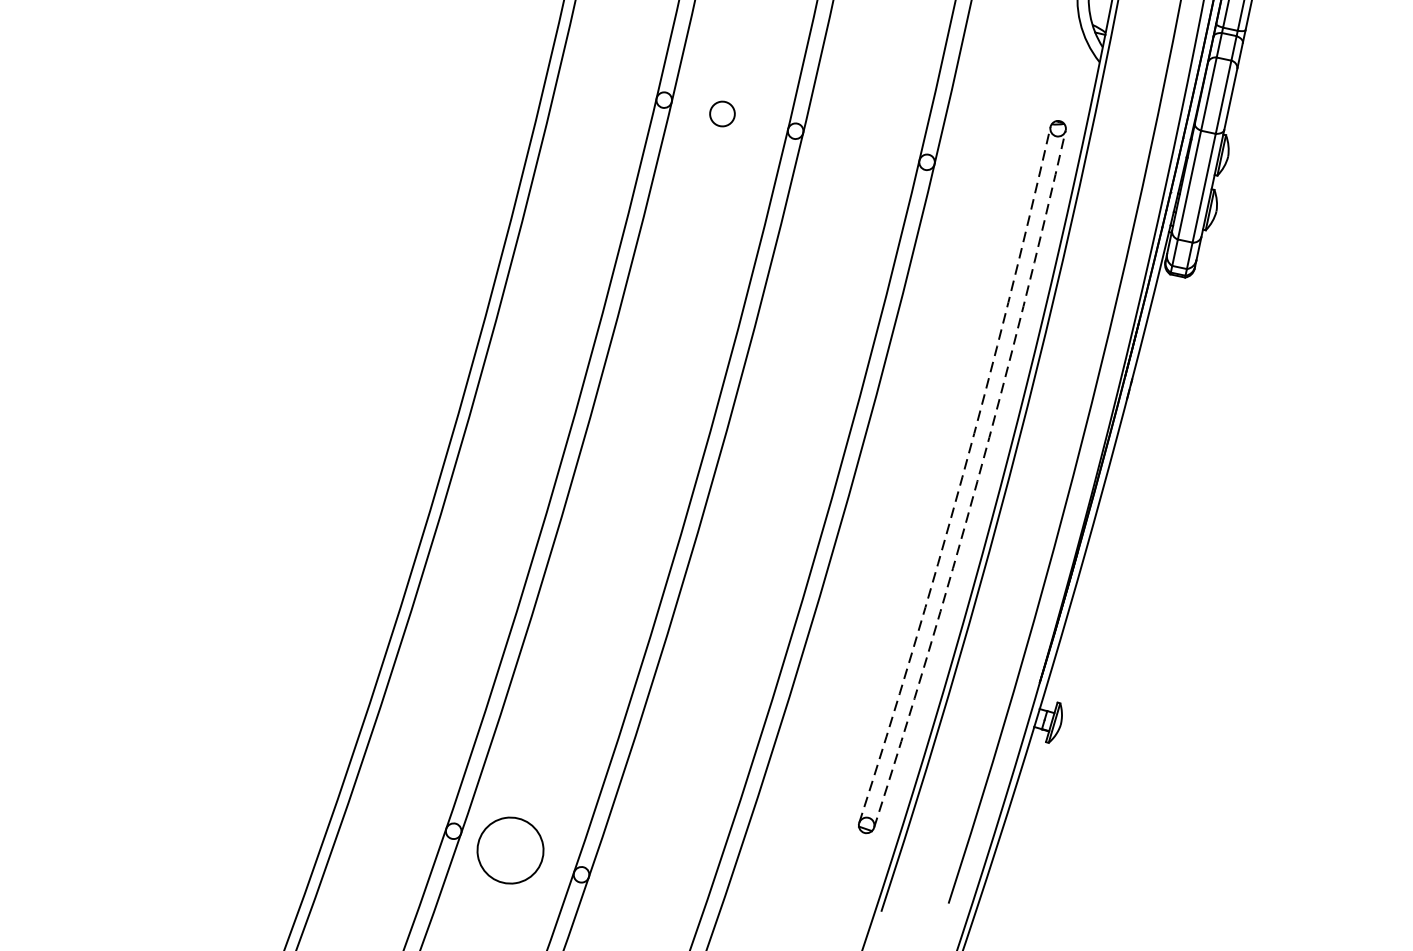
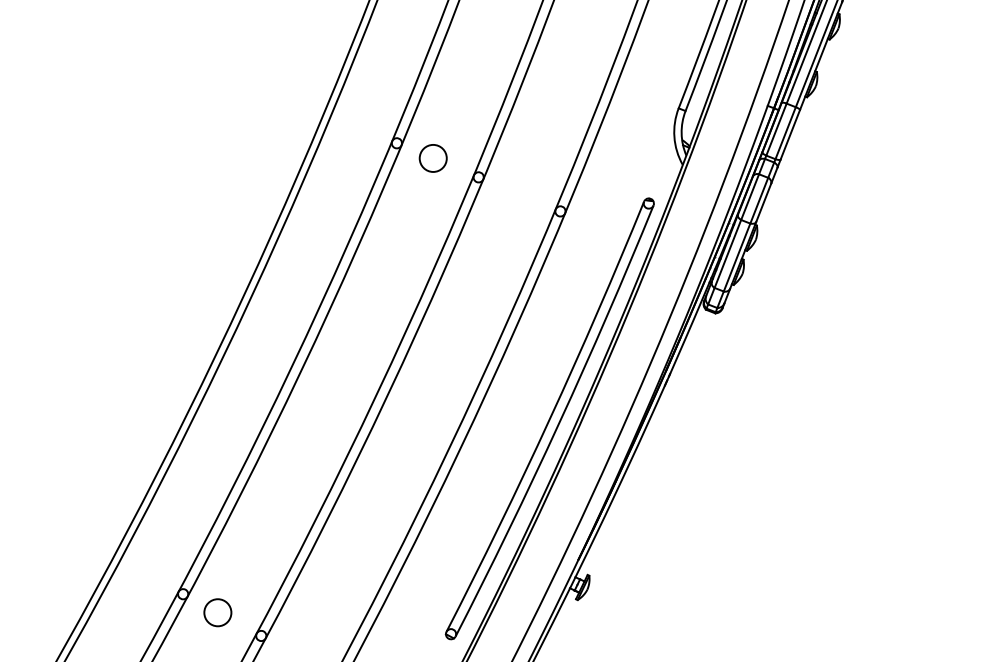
circle: (721, 114) -> (432, 158), size x1.67
arc: (961, 476) -> (549, 418), dashed -> solid
arc: (977, 481) -> (559, 423), dashed -> solid
circle: (509, 850) -> (217, 612), size x0.62

